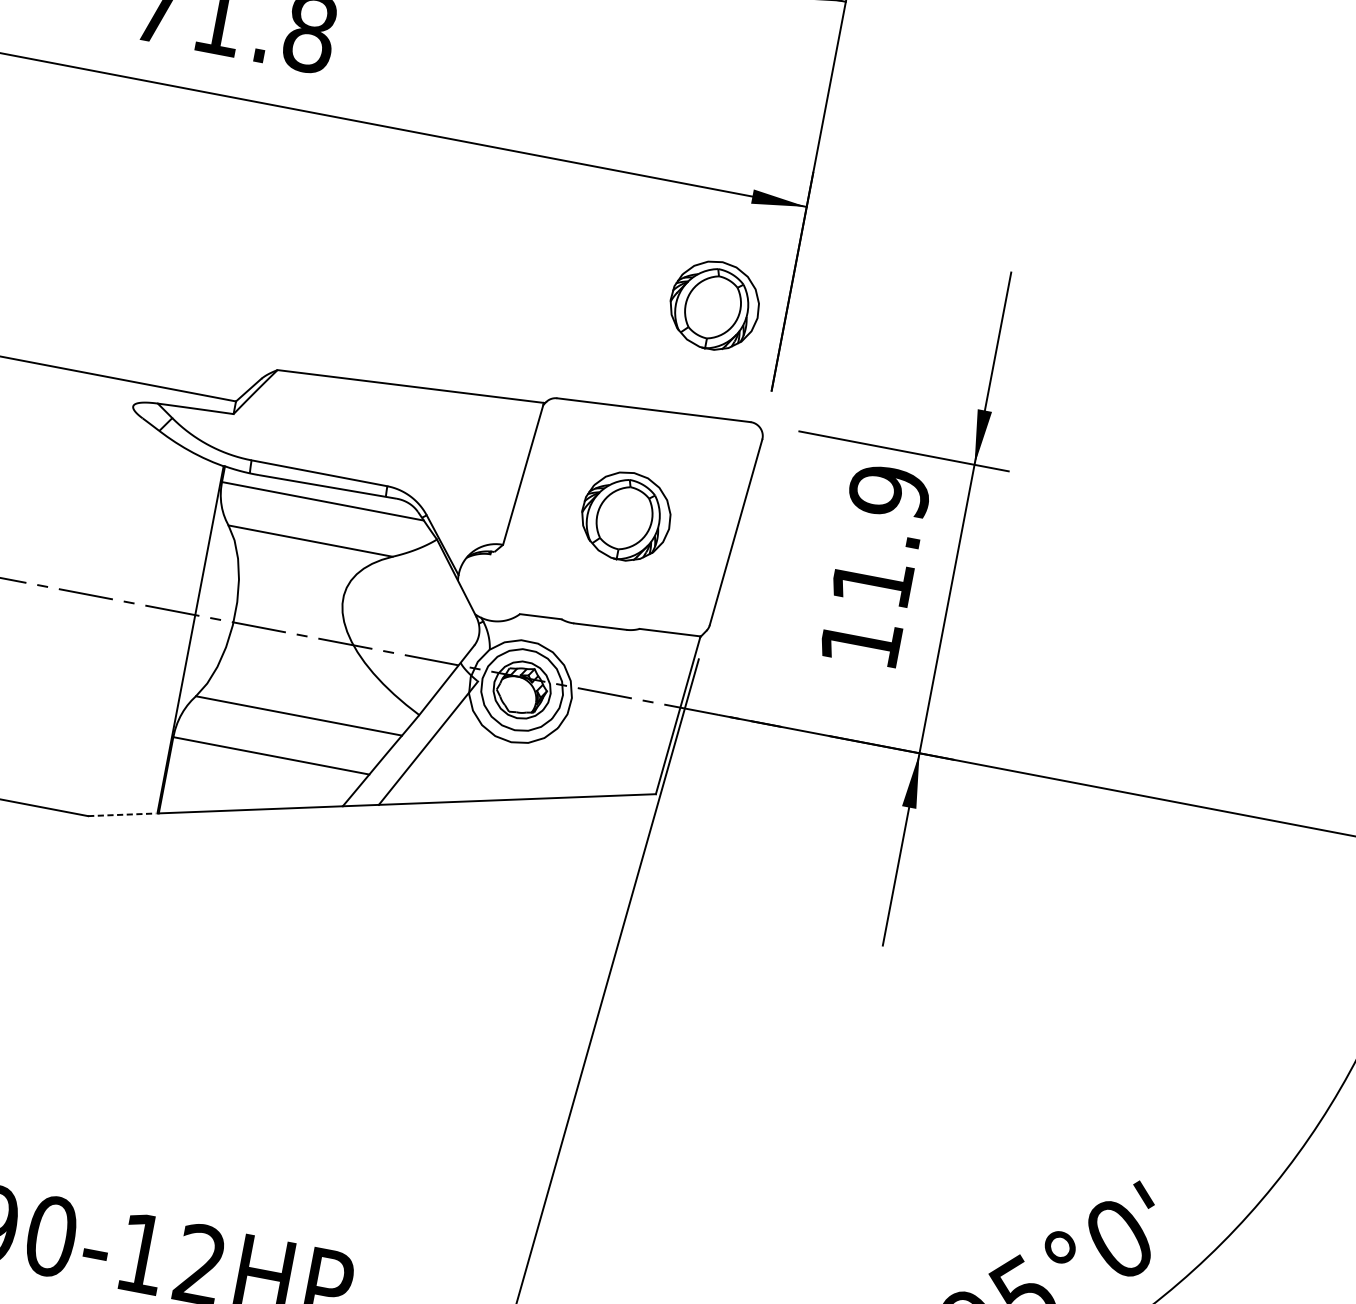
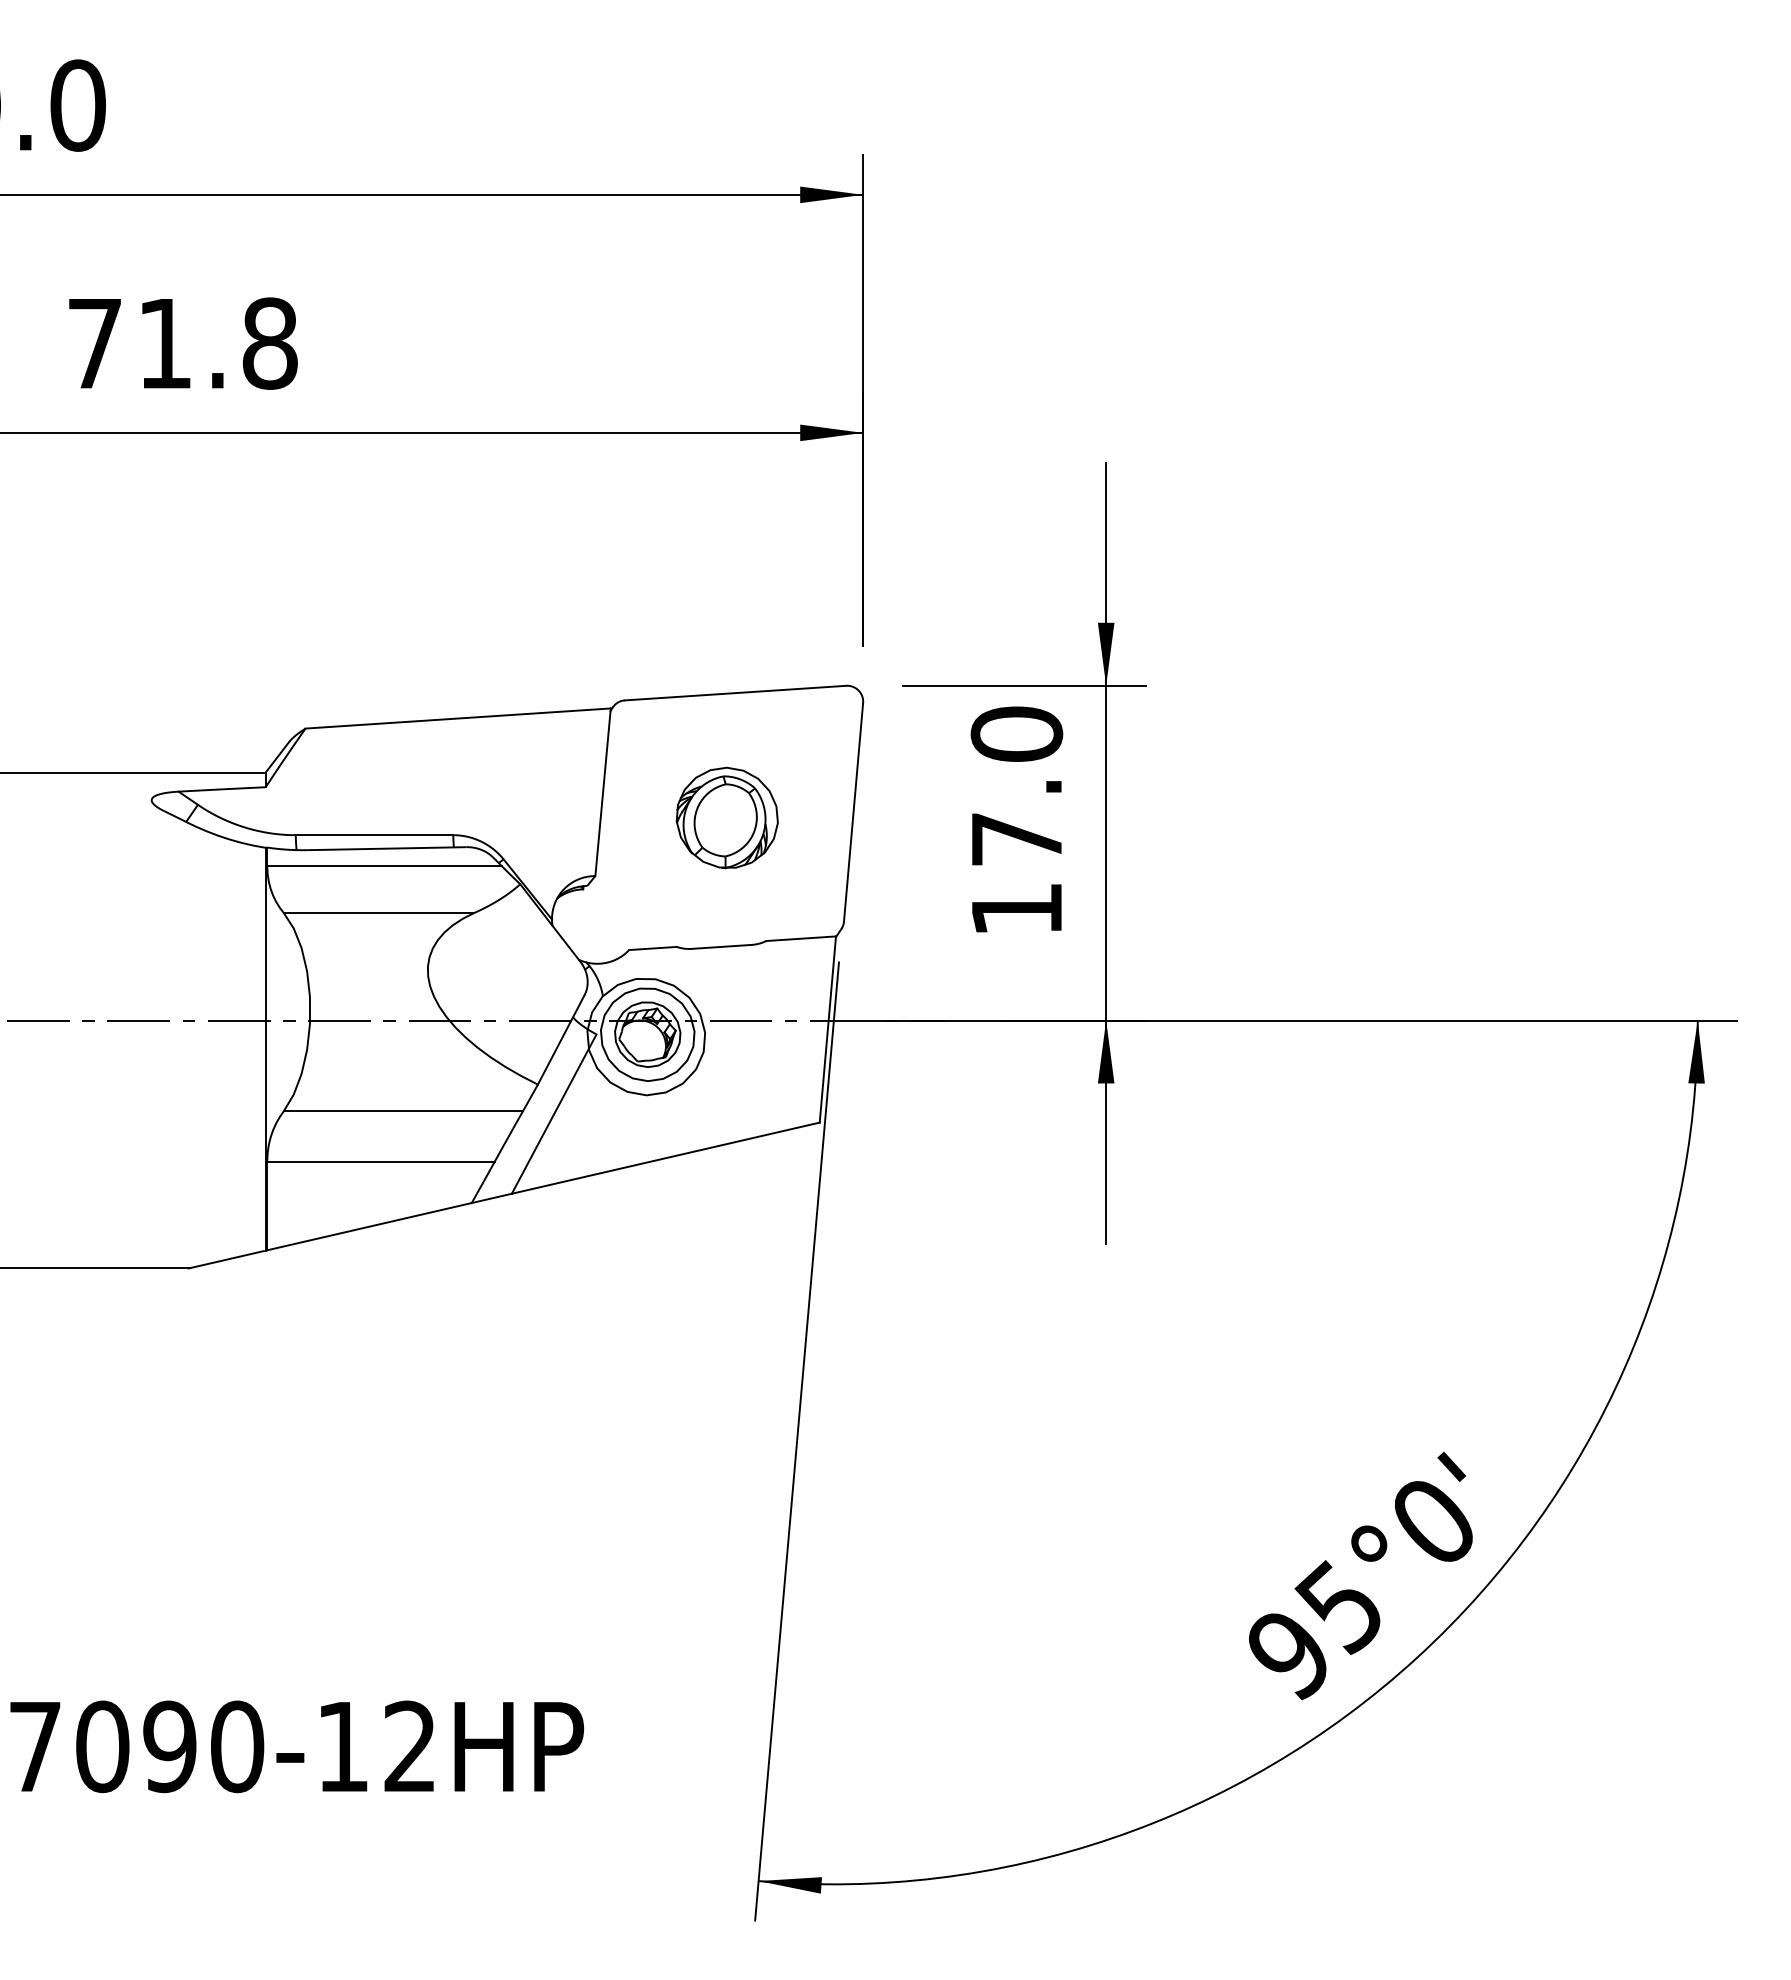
part: (714, 305) -> (780, 562), removed
text: (880, 536) -> (1016, 785), 11.9 -> 17.0
line: (122, 814) -> (226, 1259), dashed -> solid

